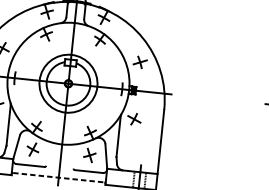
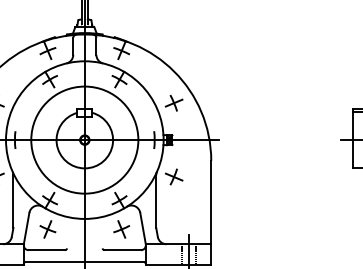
circle: (68, 83) -> (84, 139), size x1.43
line: (59, 178) -> (85, 262), dashed -> solid

